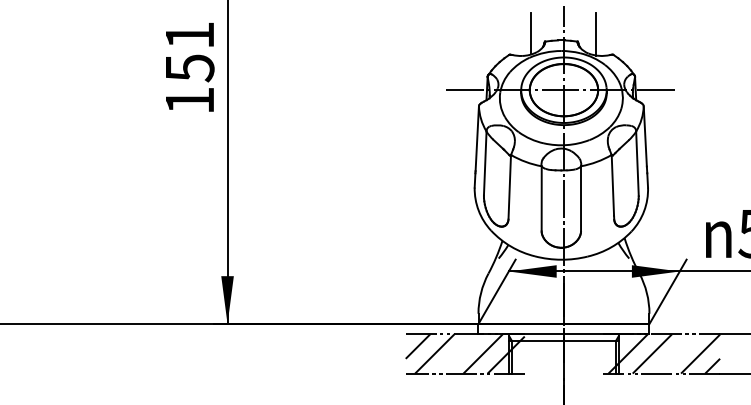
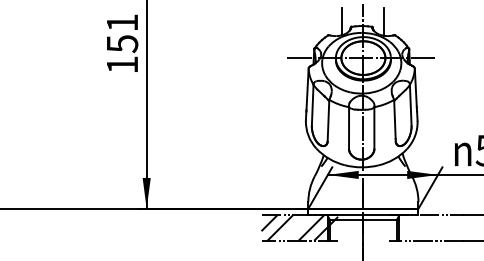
hatch: (663, 353) -> (427, 227), removed

